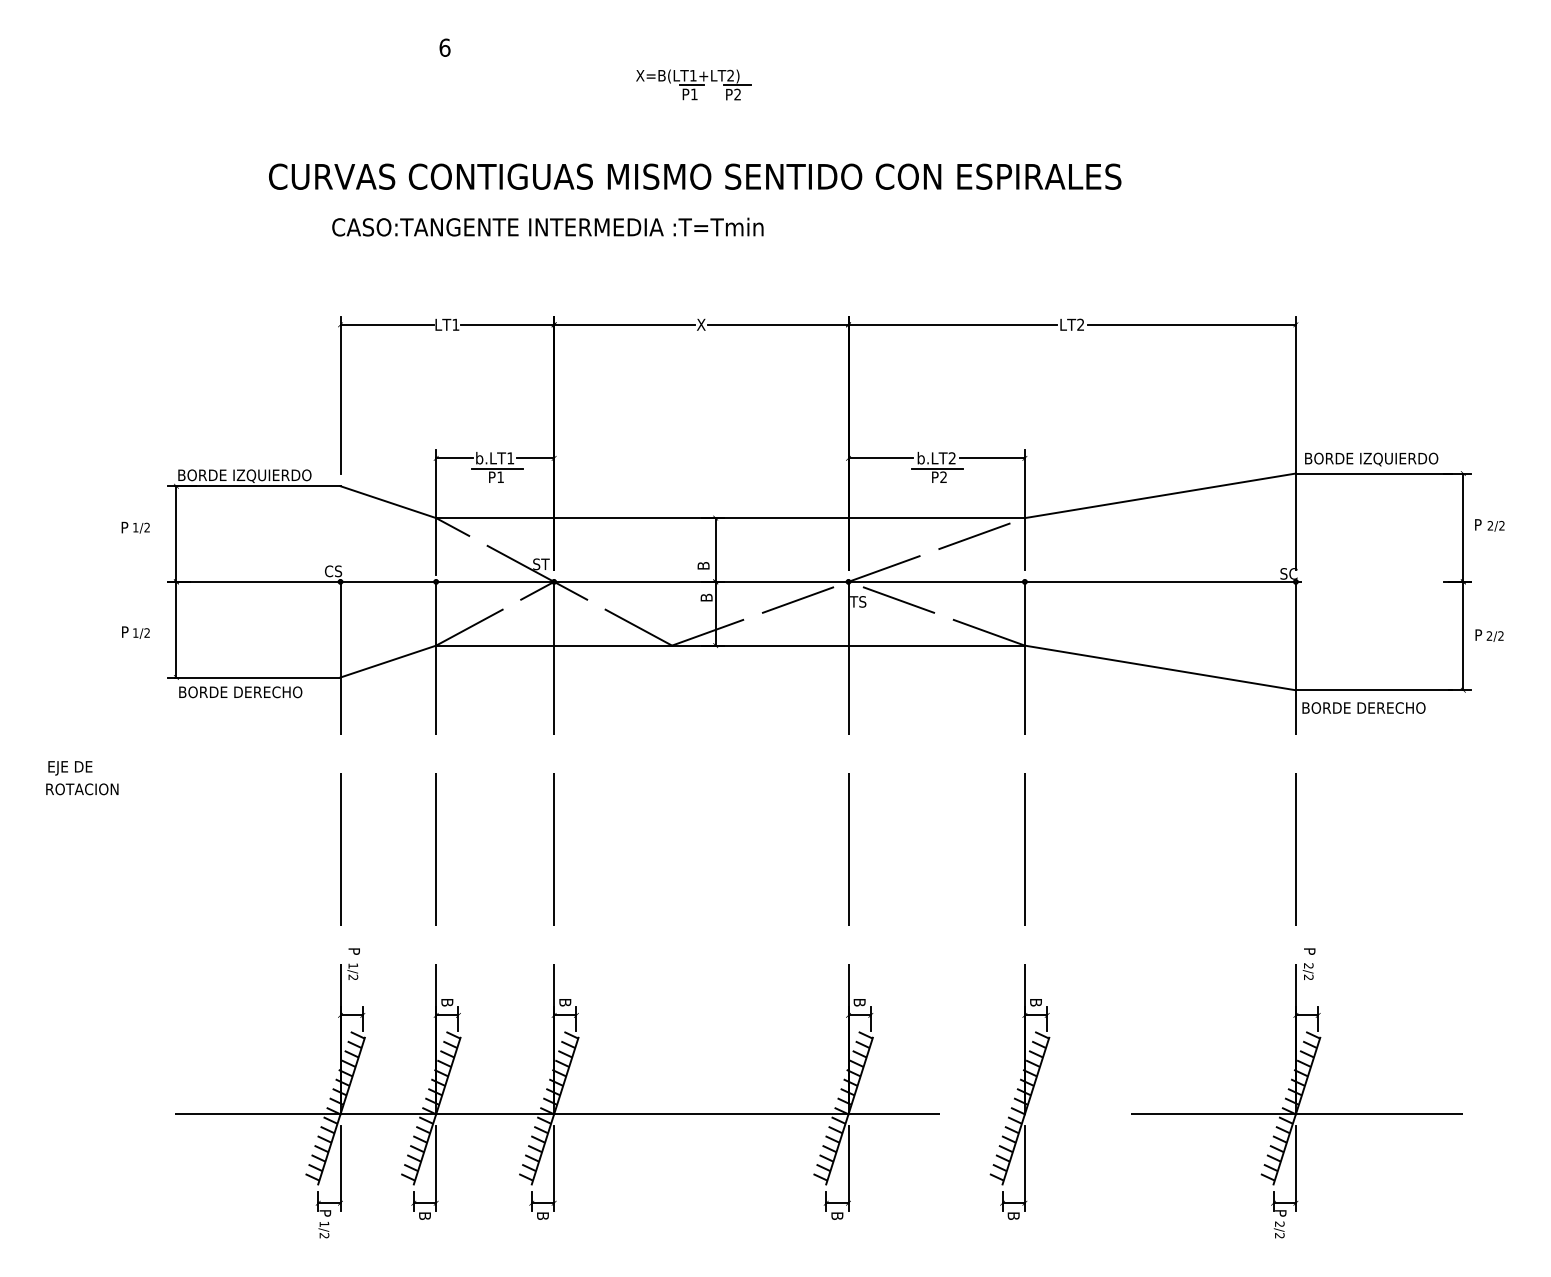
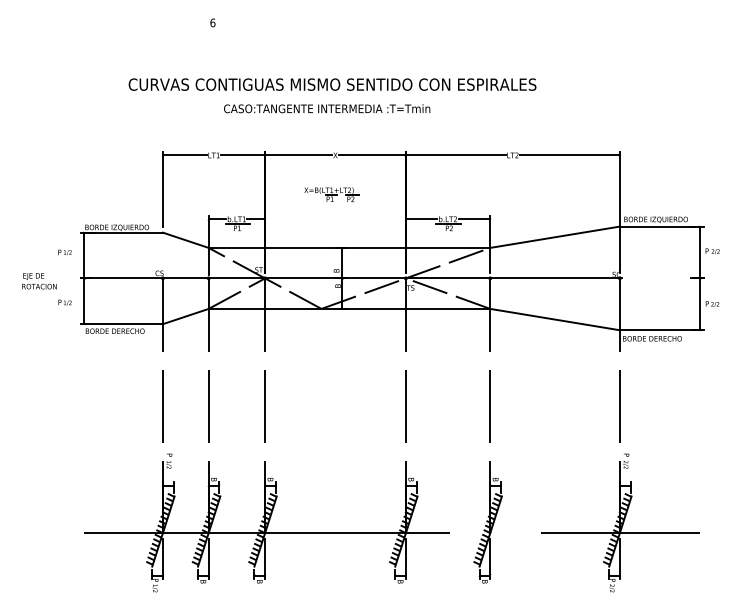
part: (692, 84) -> (331, 194), moved
text: (548, 226) -> (327, 108), moved
text: (82, 778) -> (39, 281), moved

